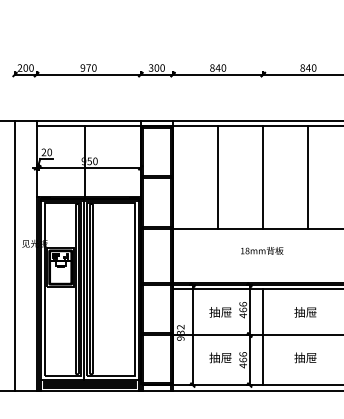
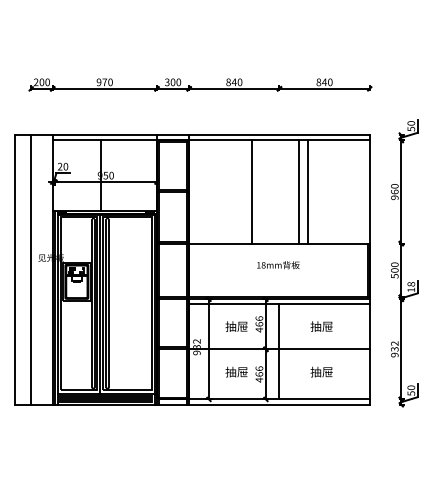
line: (218, 177) -> (252, 191), moved
line: (263, 177) -> (308, 191), moved
line: (308, 177) -> (298, 191), moved

